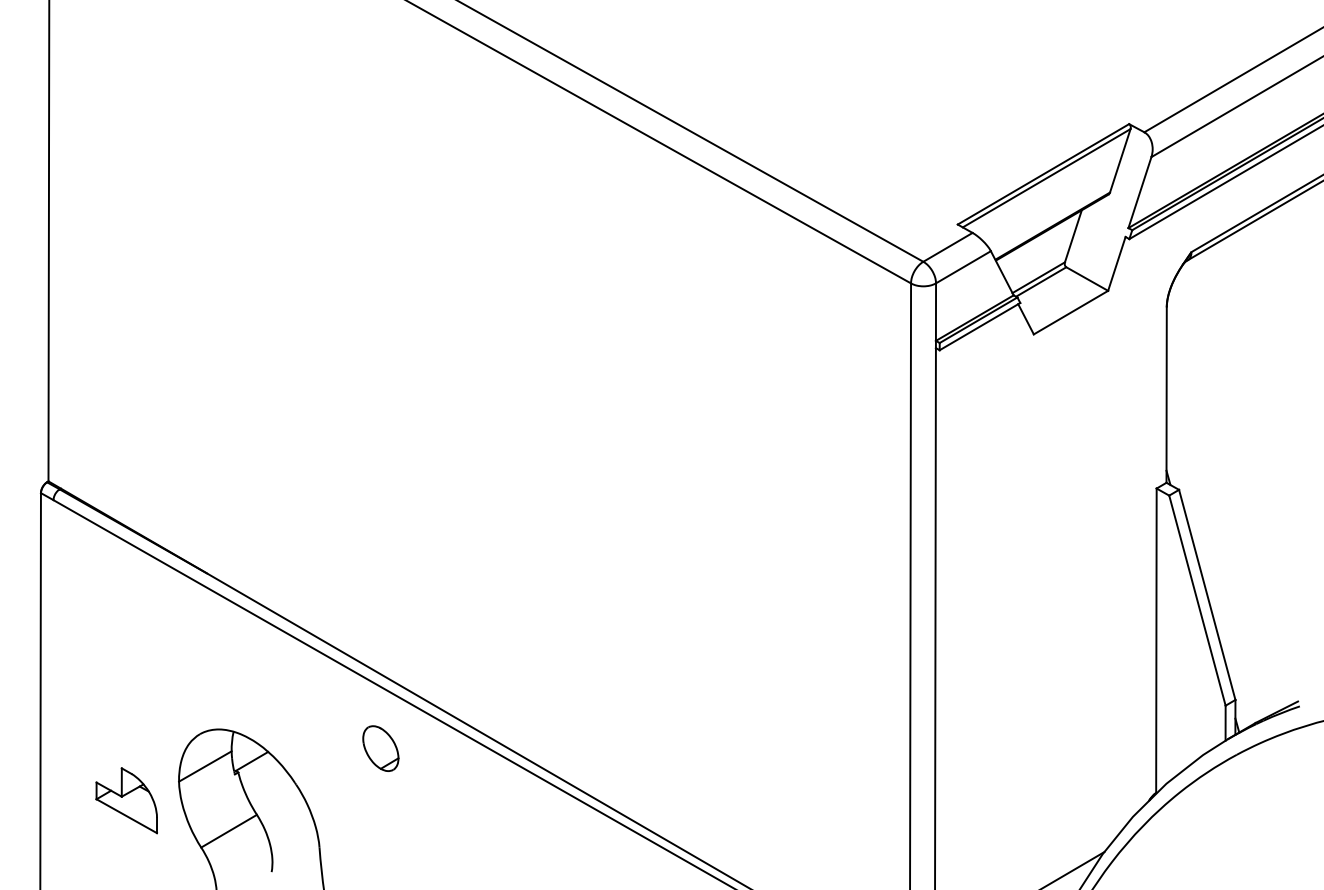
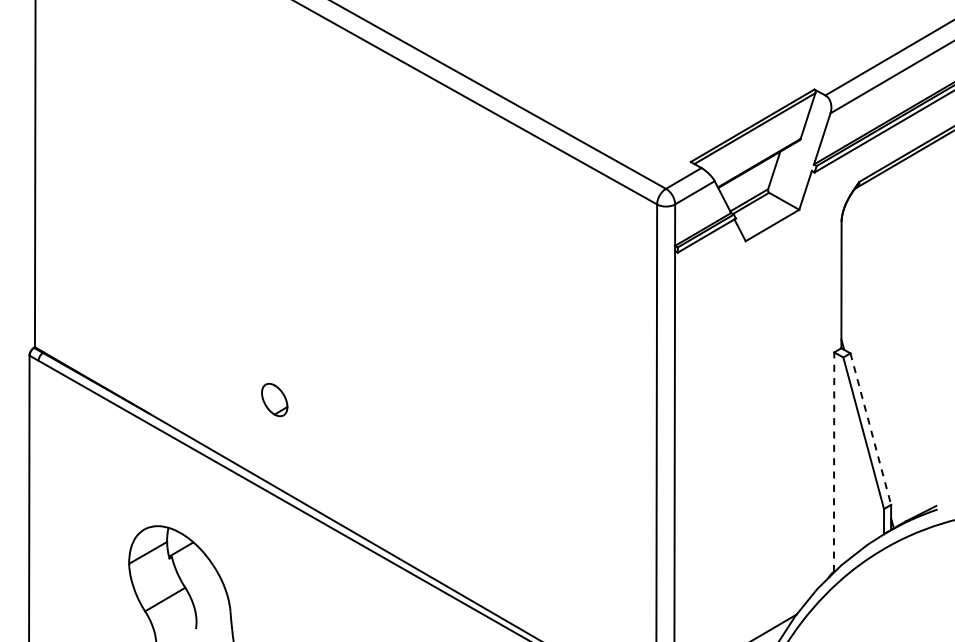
line: (1206, 595) -> (870, 429), solid -> dashed
line: (1156, 641) -> (834, 462), solid -> dashed
part: (380, 749) -> (274, 400), moved
part: (126, 800) -> (91, 577), removed

